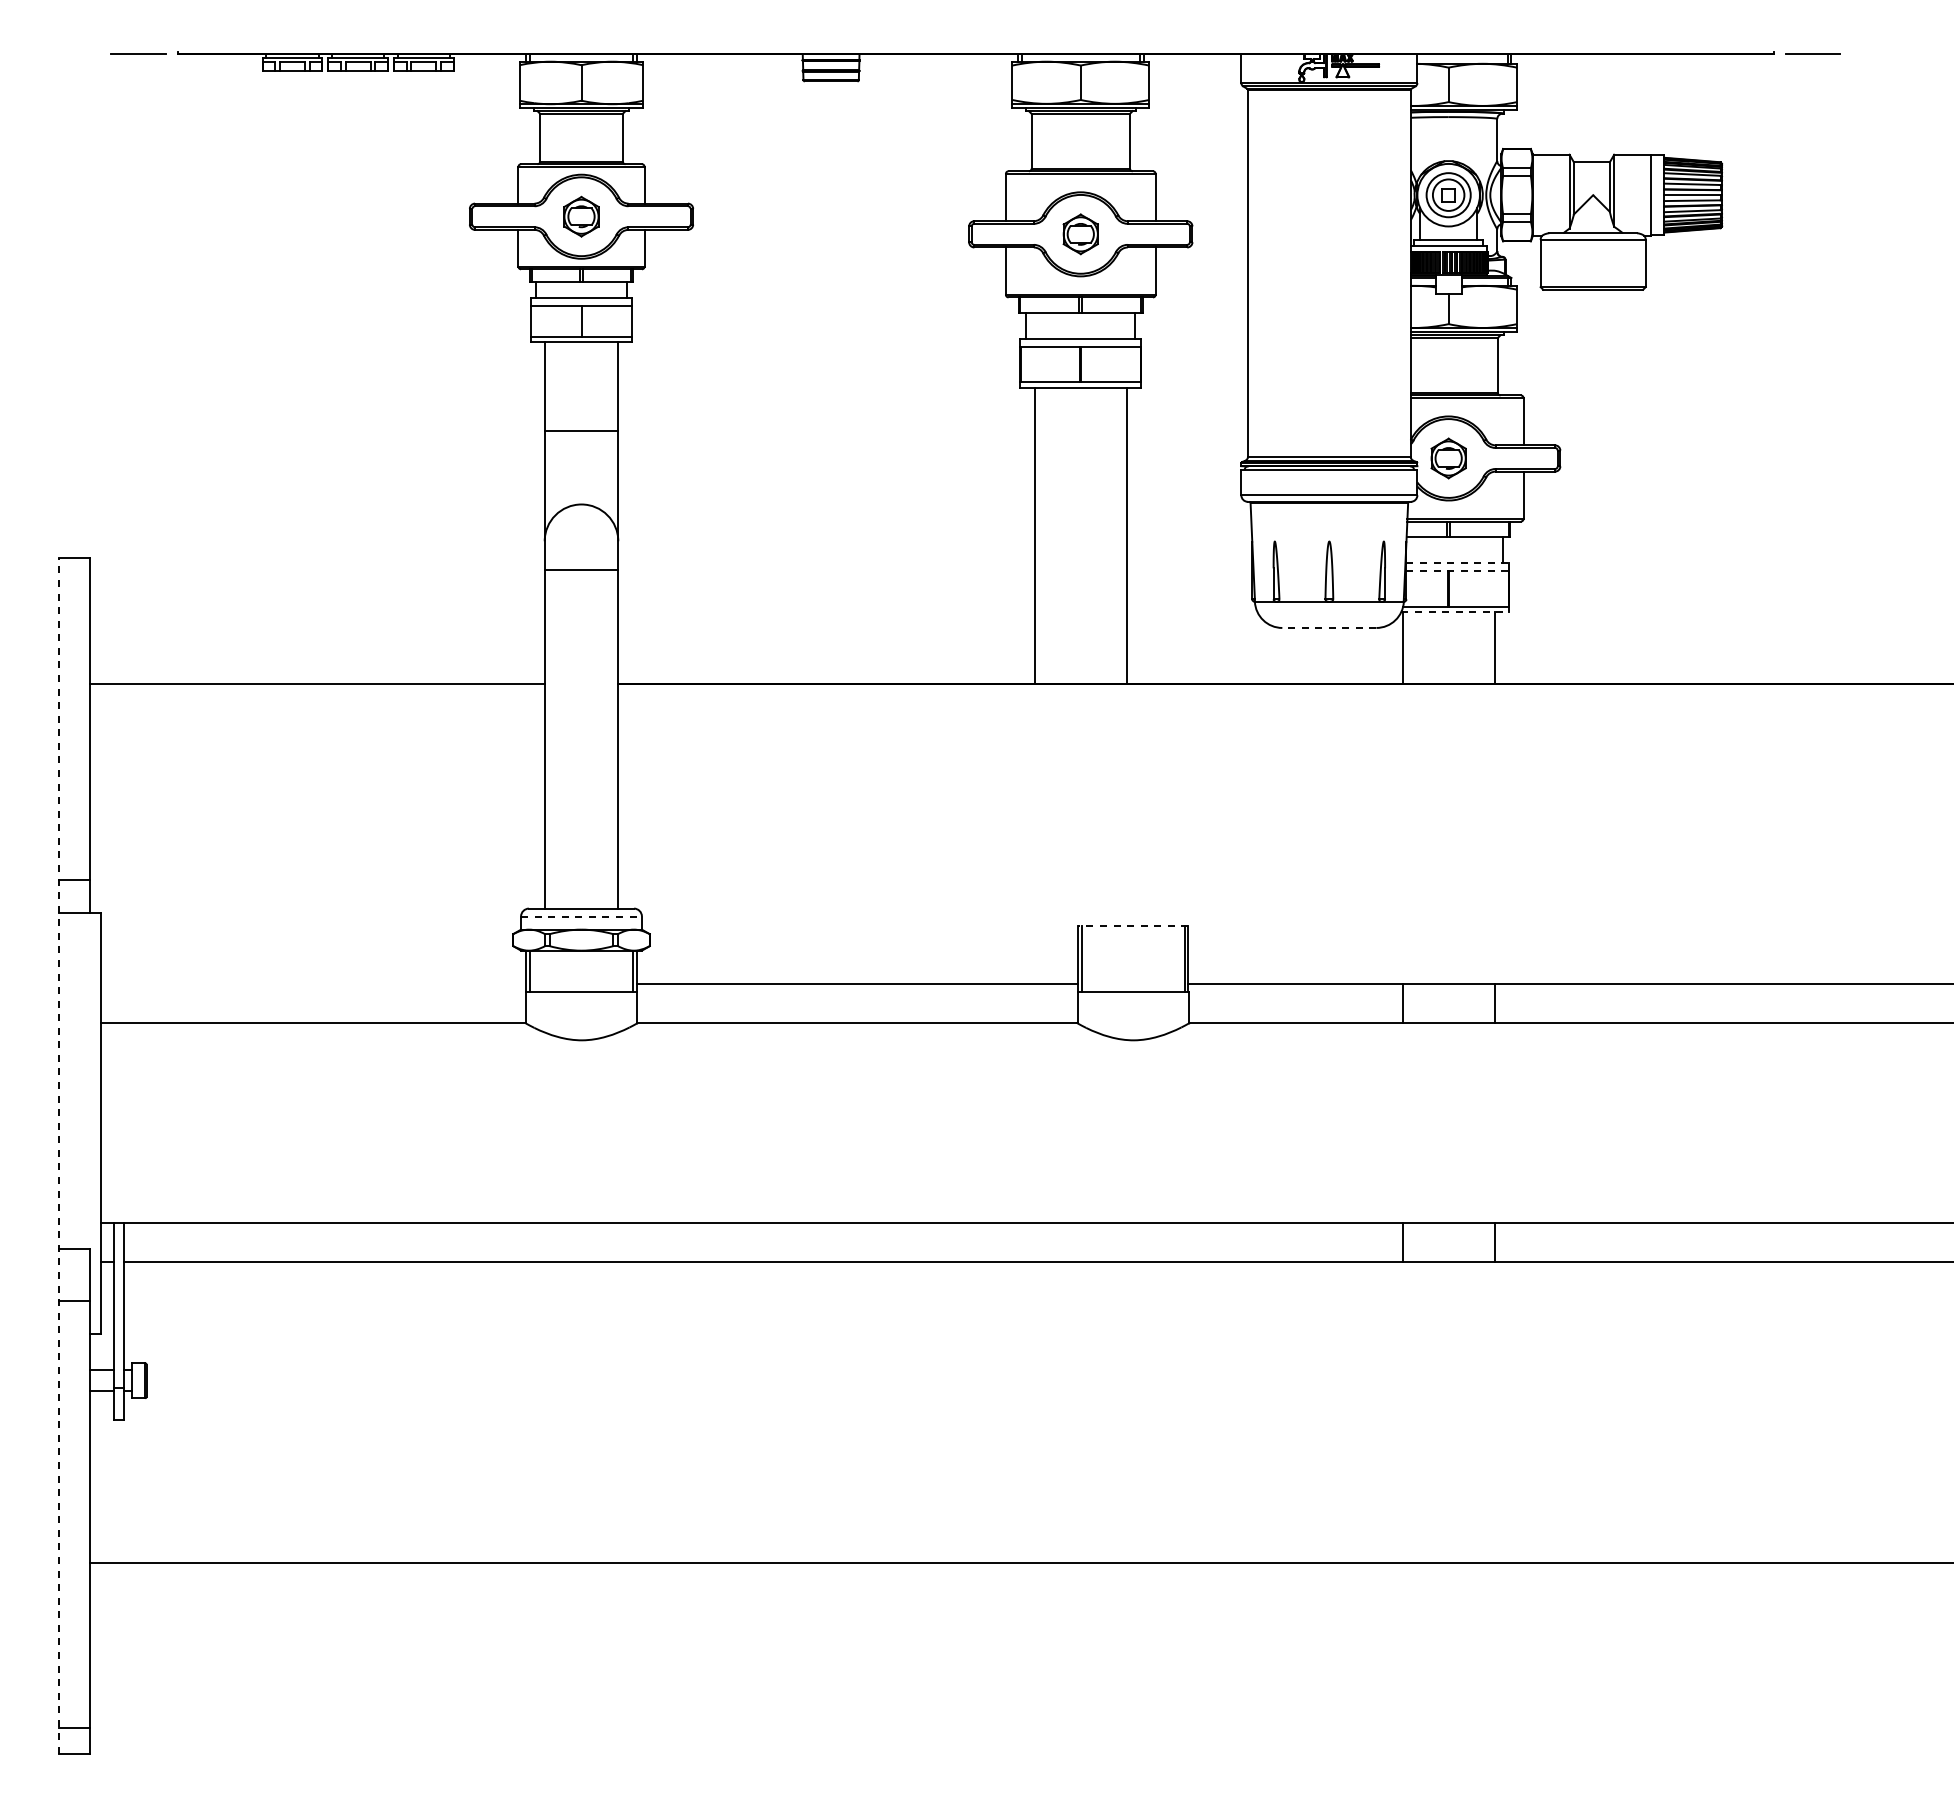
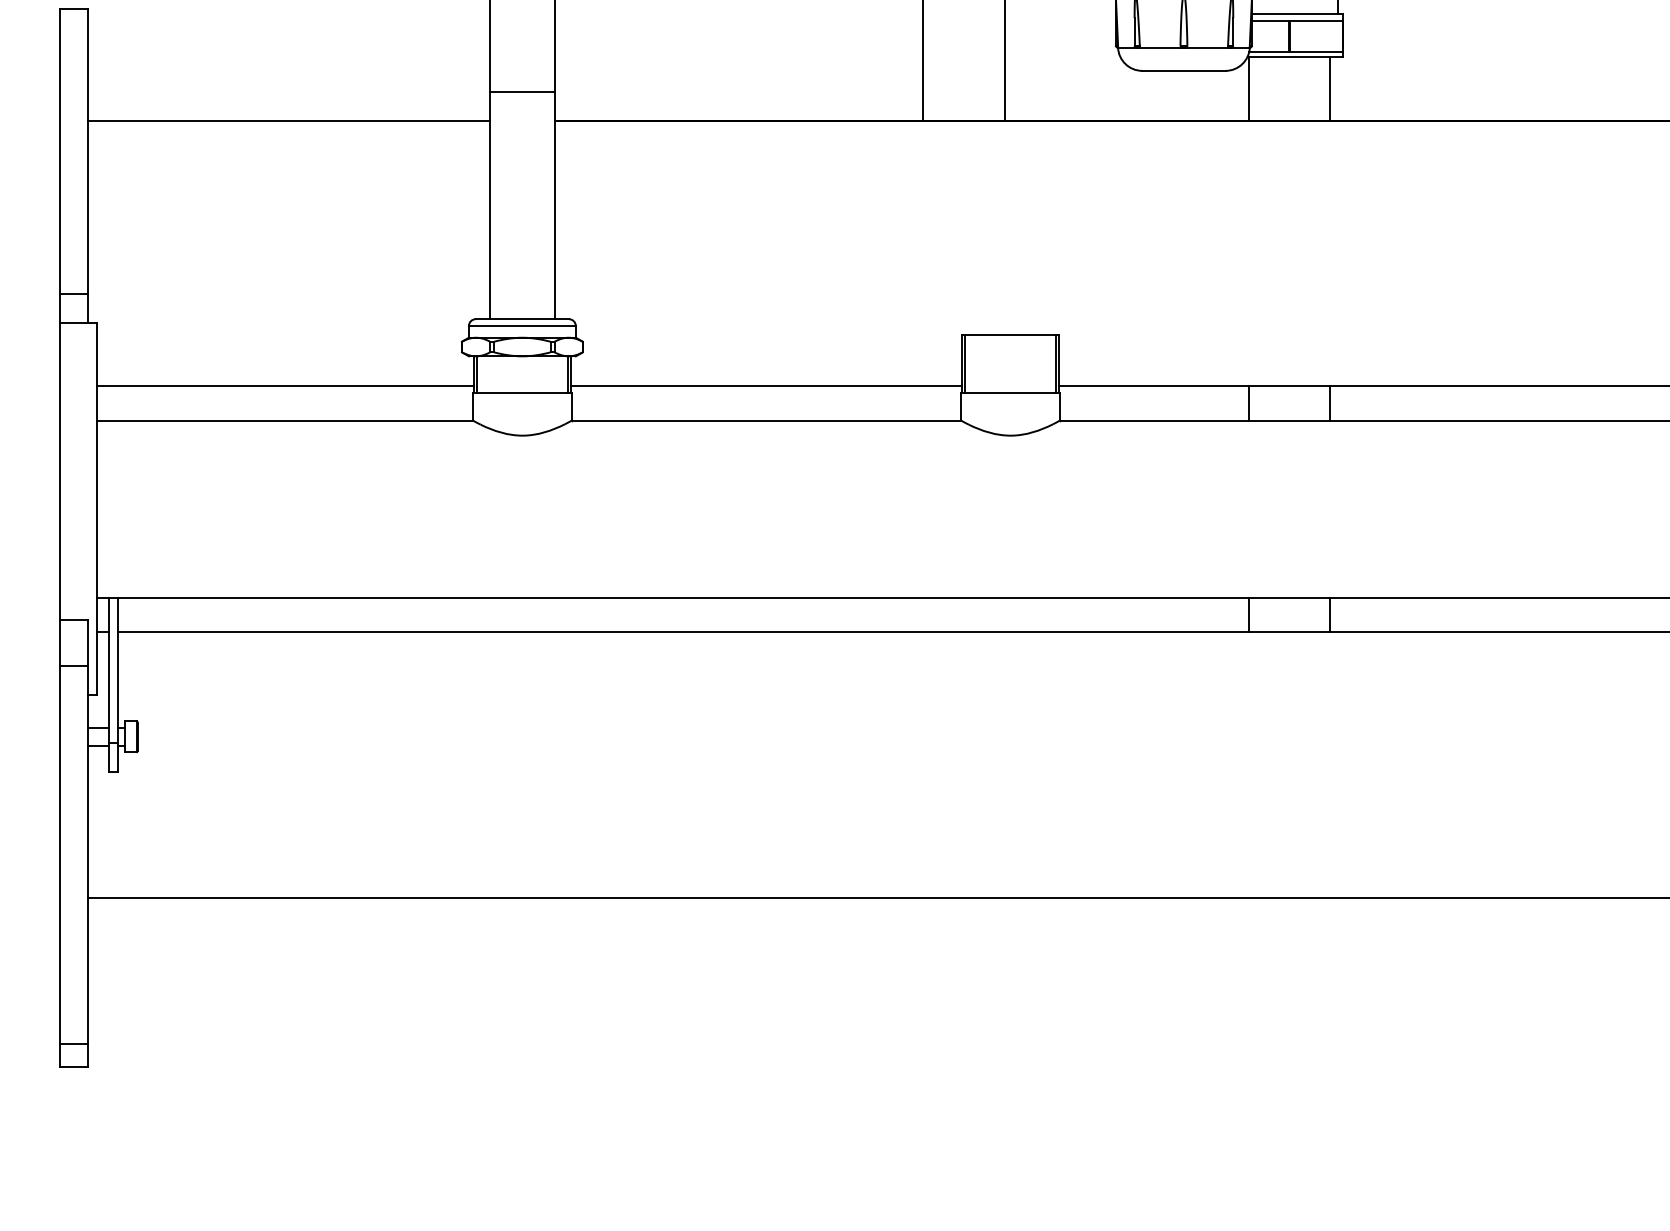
line: (1458, 563) -> (1298, 13), dashed -> solid
line: (581, 569) -> (522, 91), moved
line: (1458, 571) -> (1298, 20), dashed -> solid
line: (1455, 611) -> (1295, 56), dashed -> solid
line: (1328, 627) -> (1183, 70), dashed -> solid
line: (582, 916) -> (523, 326), dashed -> solid
line: (1132, 926) -> (1009, 334), dashed -> solid
line: (313, 984) -> (285, 386), added
line: (58, 1156) -> (59, 538), dashed -> solid

